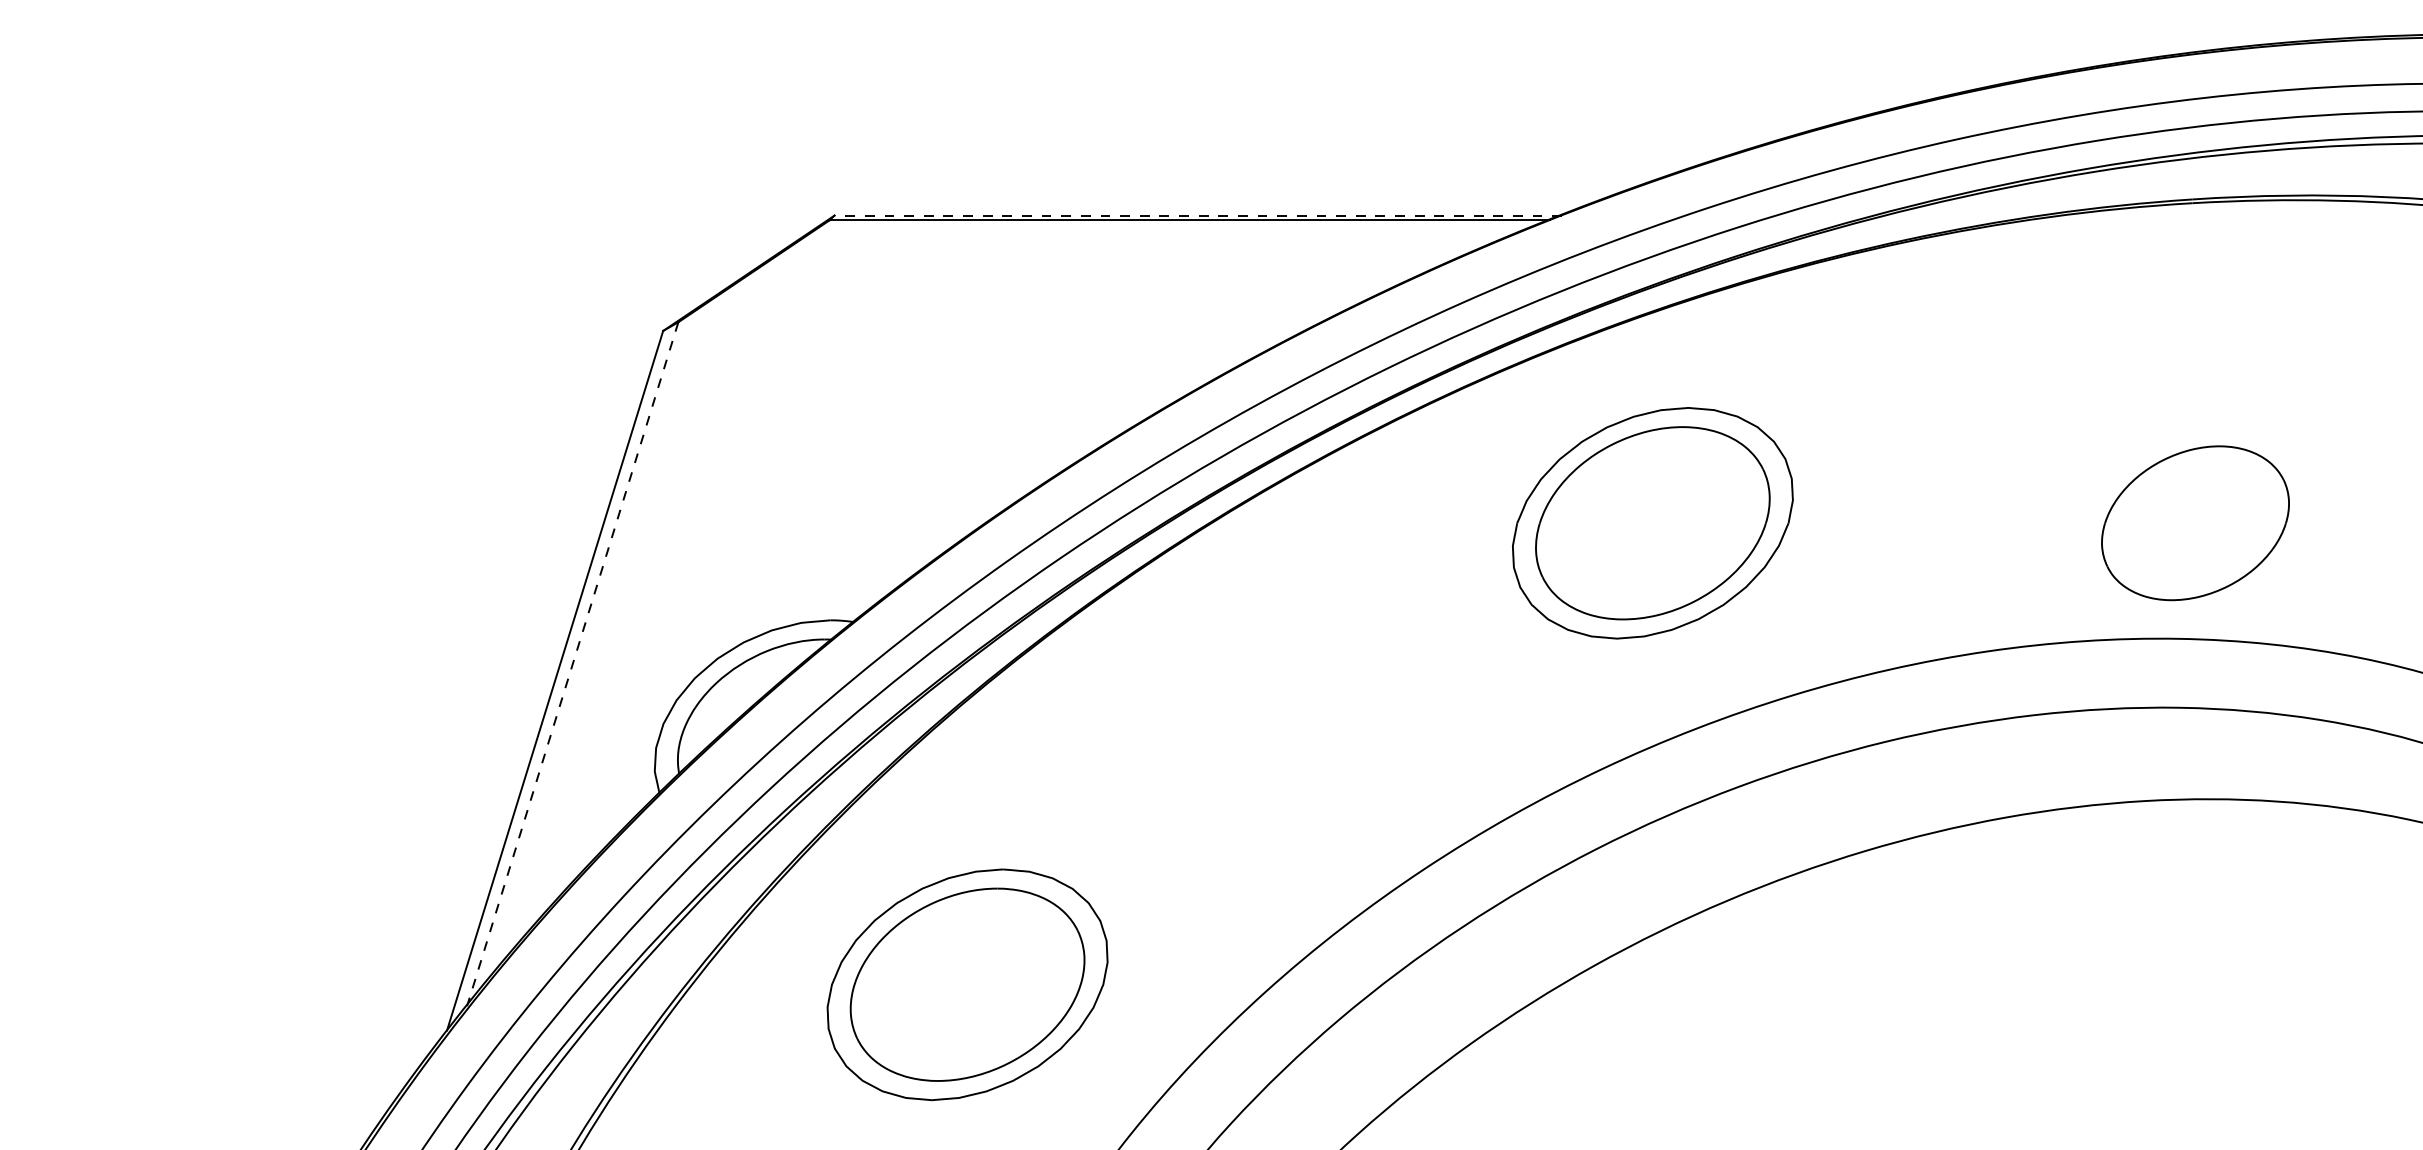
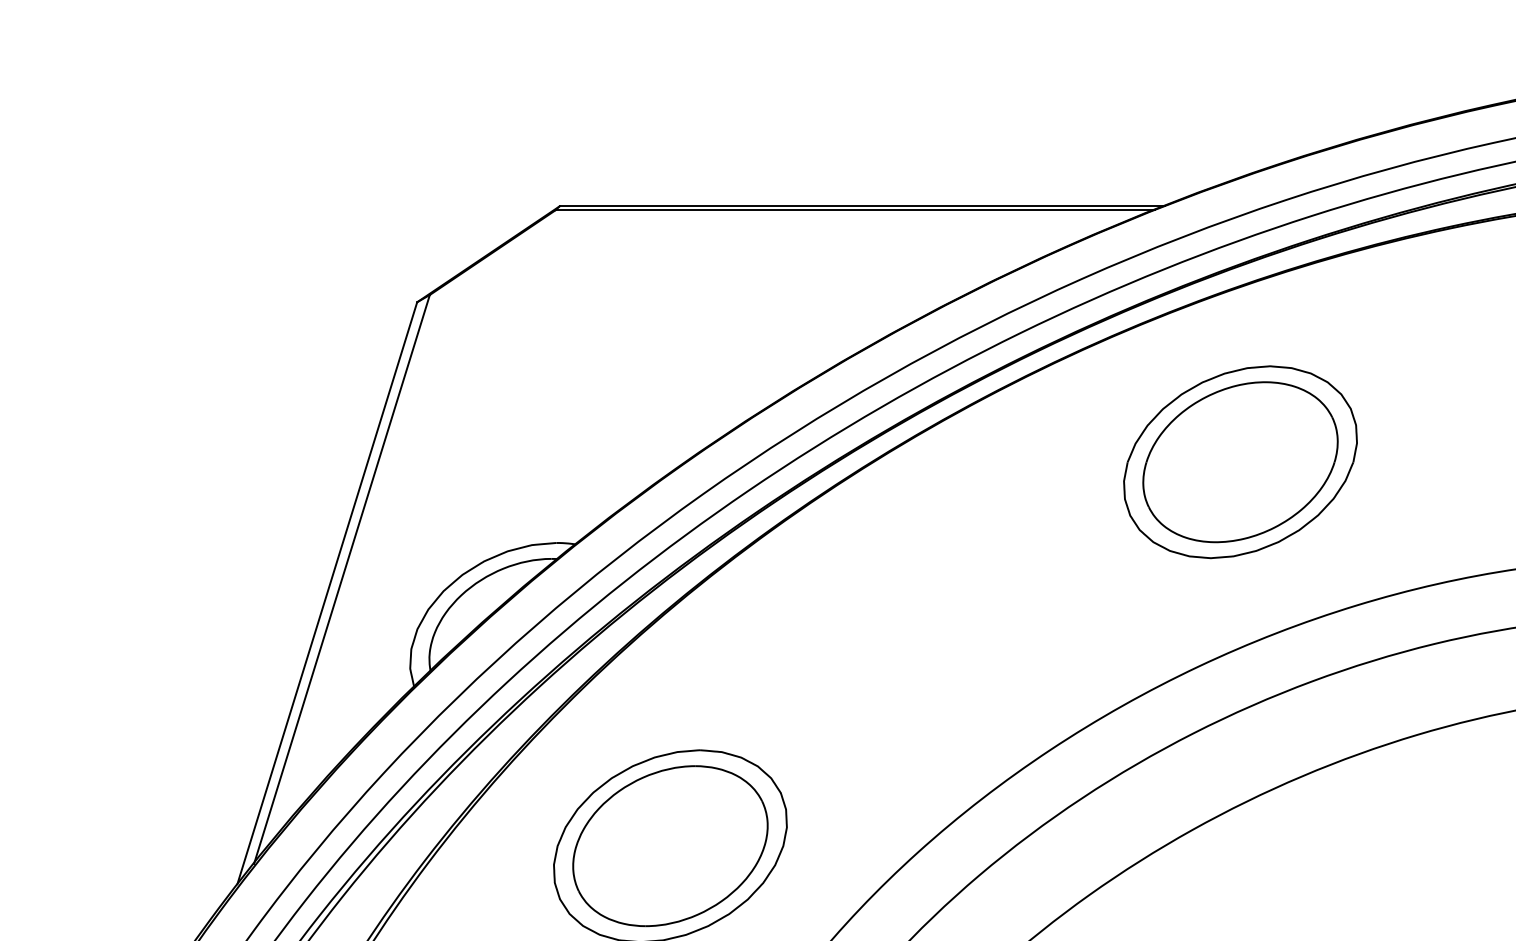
line: (1198, 215) -> (862, 206), dashed -> solid
line: (572, 664) -> (341, 579), dashed -> solid

